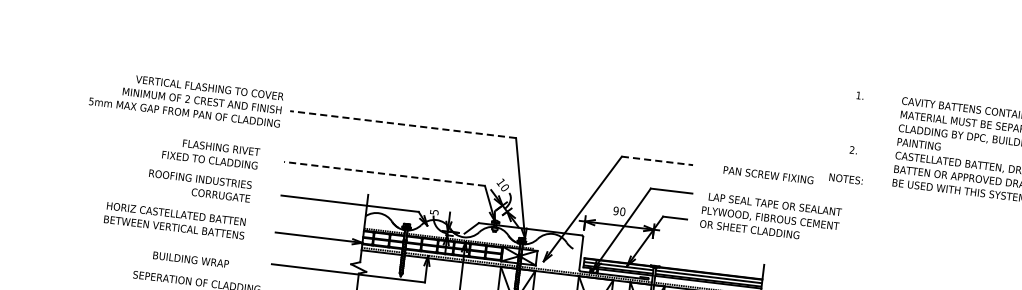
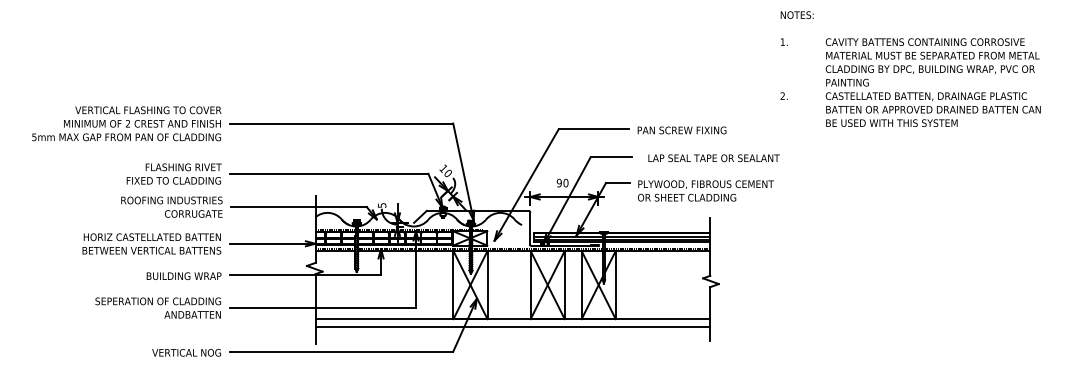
line: (403, 124) -> (341, 123), dashed -> solid
text: (210, 152) -> (173, 173), moved
line: (658, 161) -> (594, 129), dashed -> solid
line: (384, 173) -> (328, 173), dashed -> solid
text: (767, 175) -> (681, 130), moved
text: (845, 178) -> (796, 14), moved
text: (199, 185) -> (171, 206), moved
text: (174, 220) -> (151, 243), moved
text: (769, 224) -> (705, 190), moved
text: (190, 258) -> (183, 275), moved

